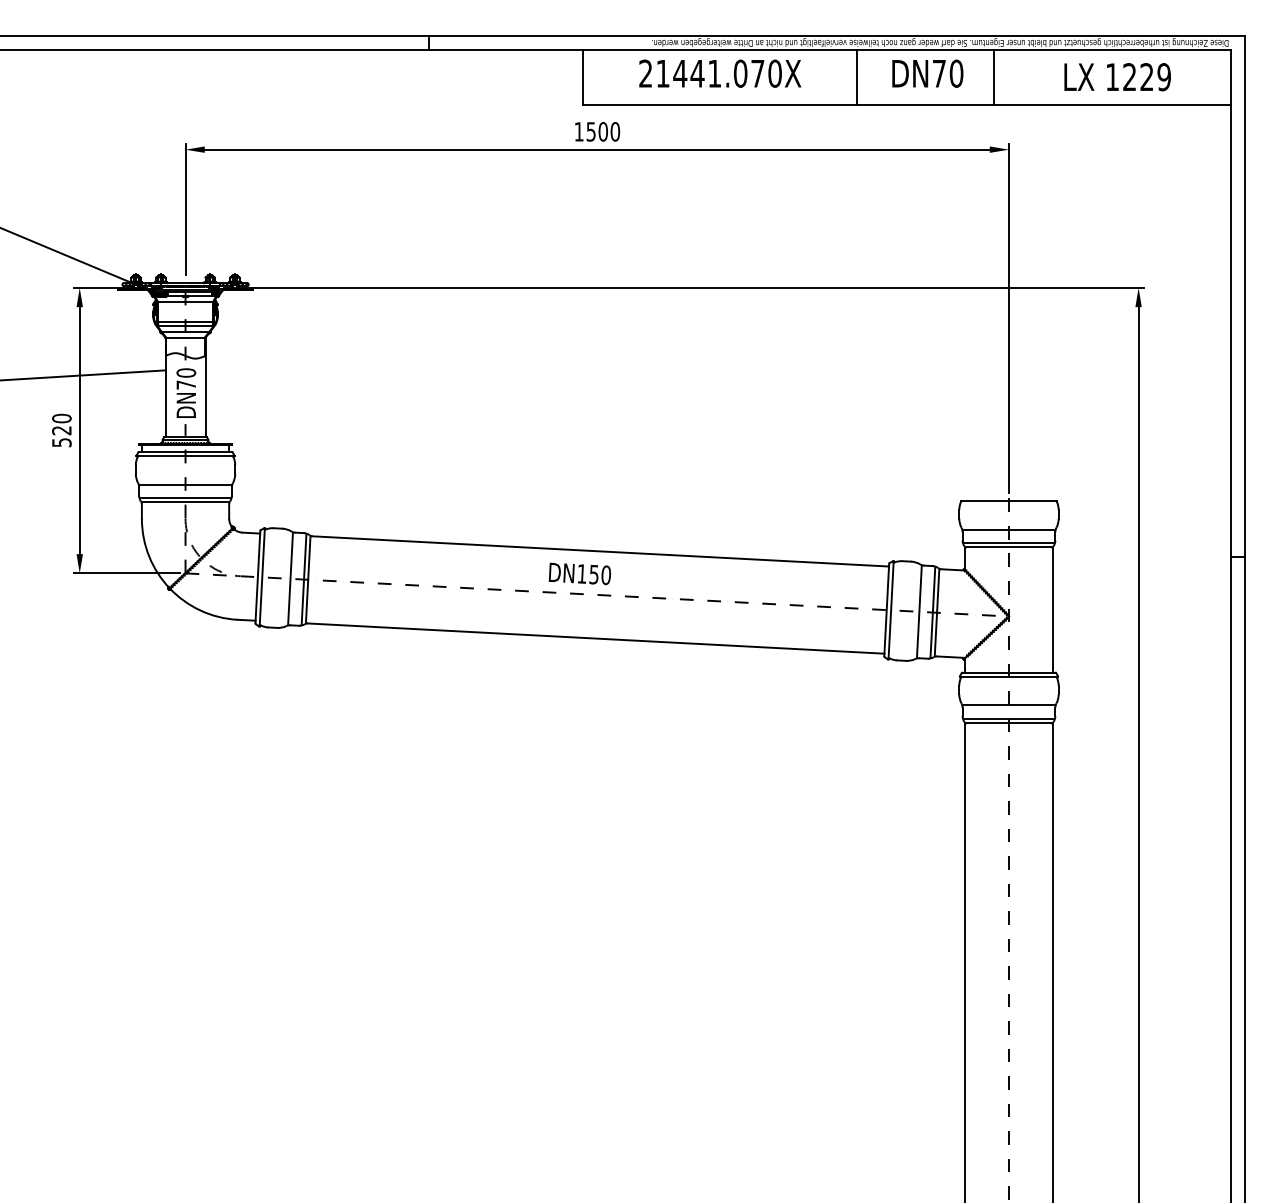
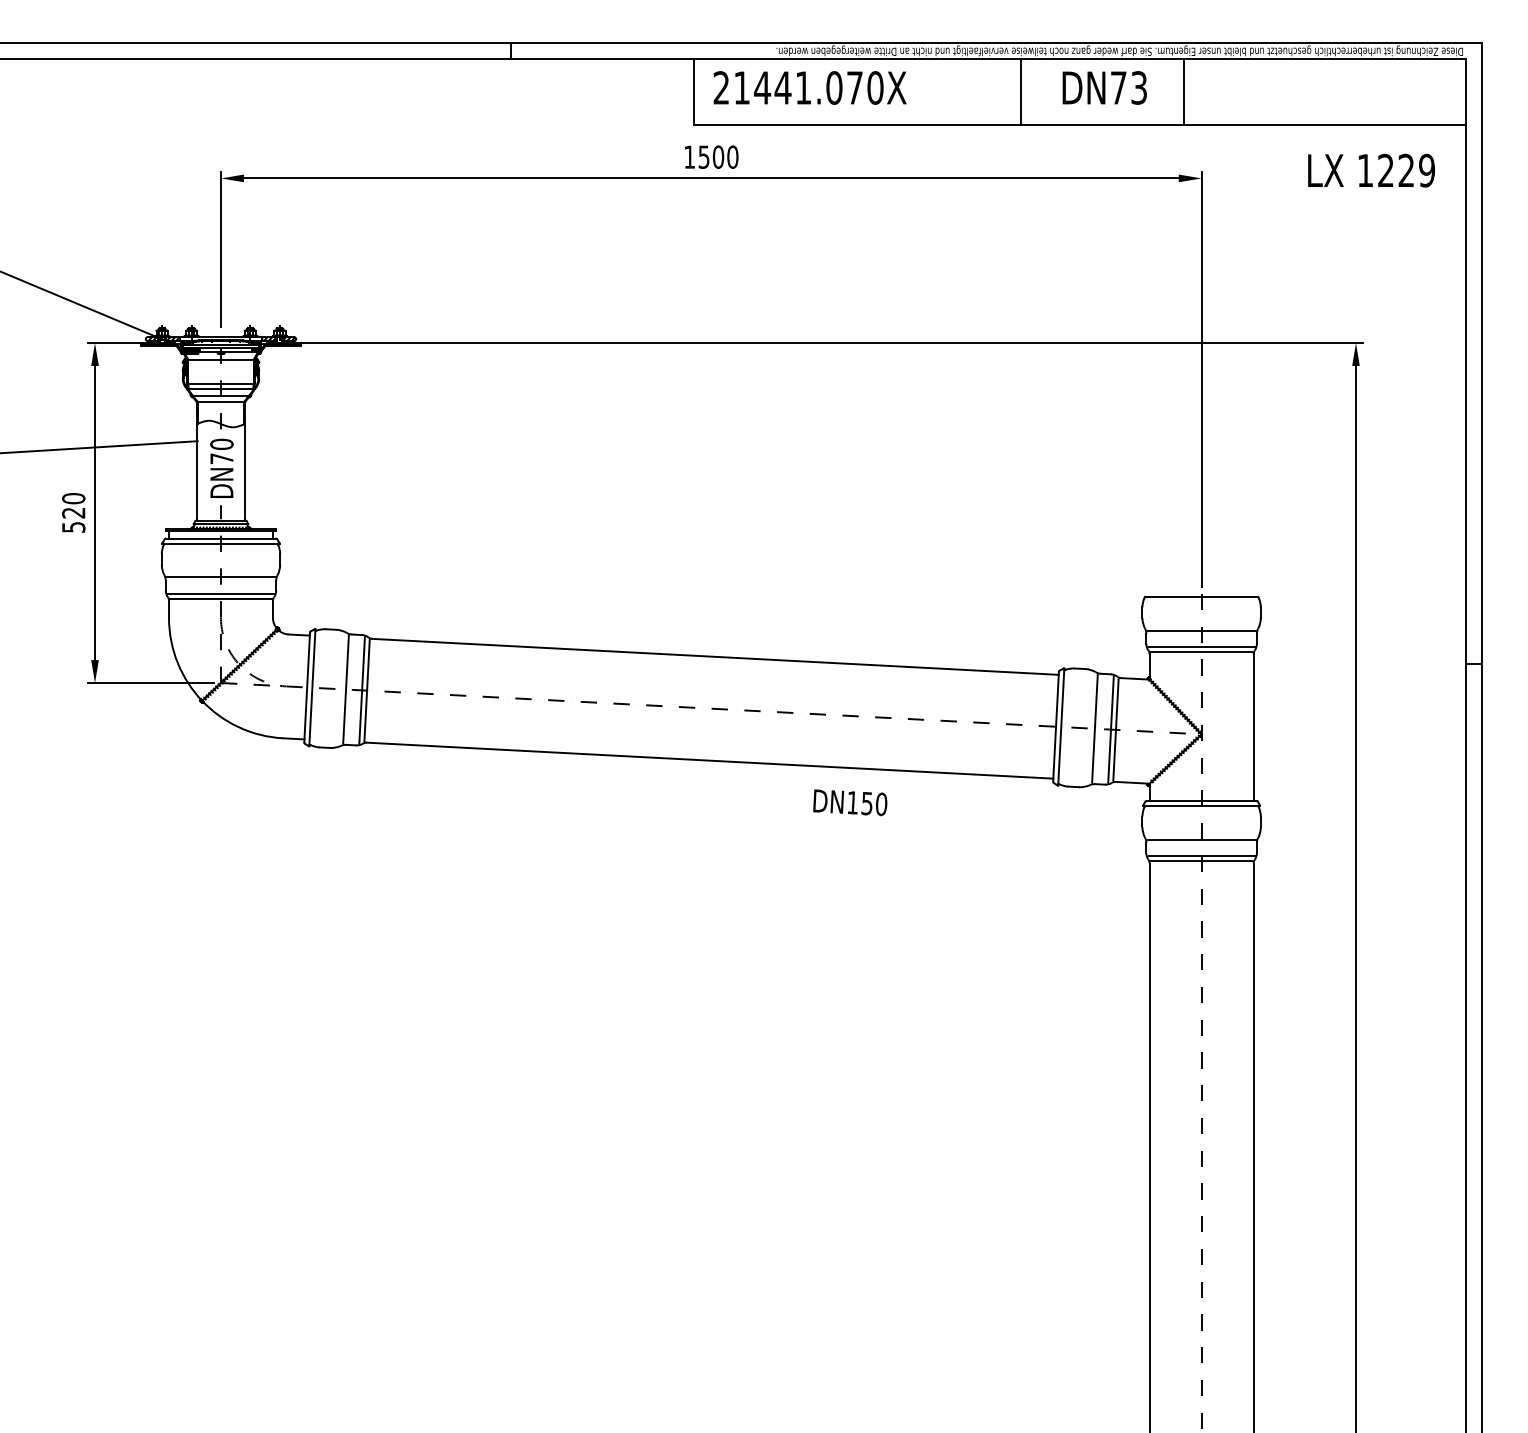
text: (720, 73) -> (810, 87), moved
text: (956, 73) -> (1139, 87), DN70 -> DN73
text: (1117, 77) -> (1371, 171), moved
text: (579, 573) -> (849, 802), moved

